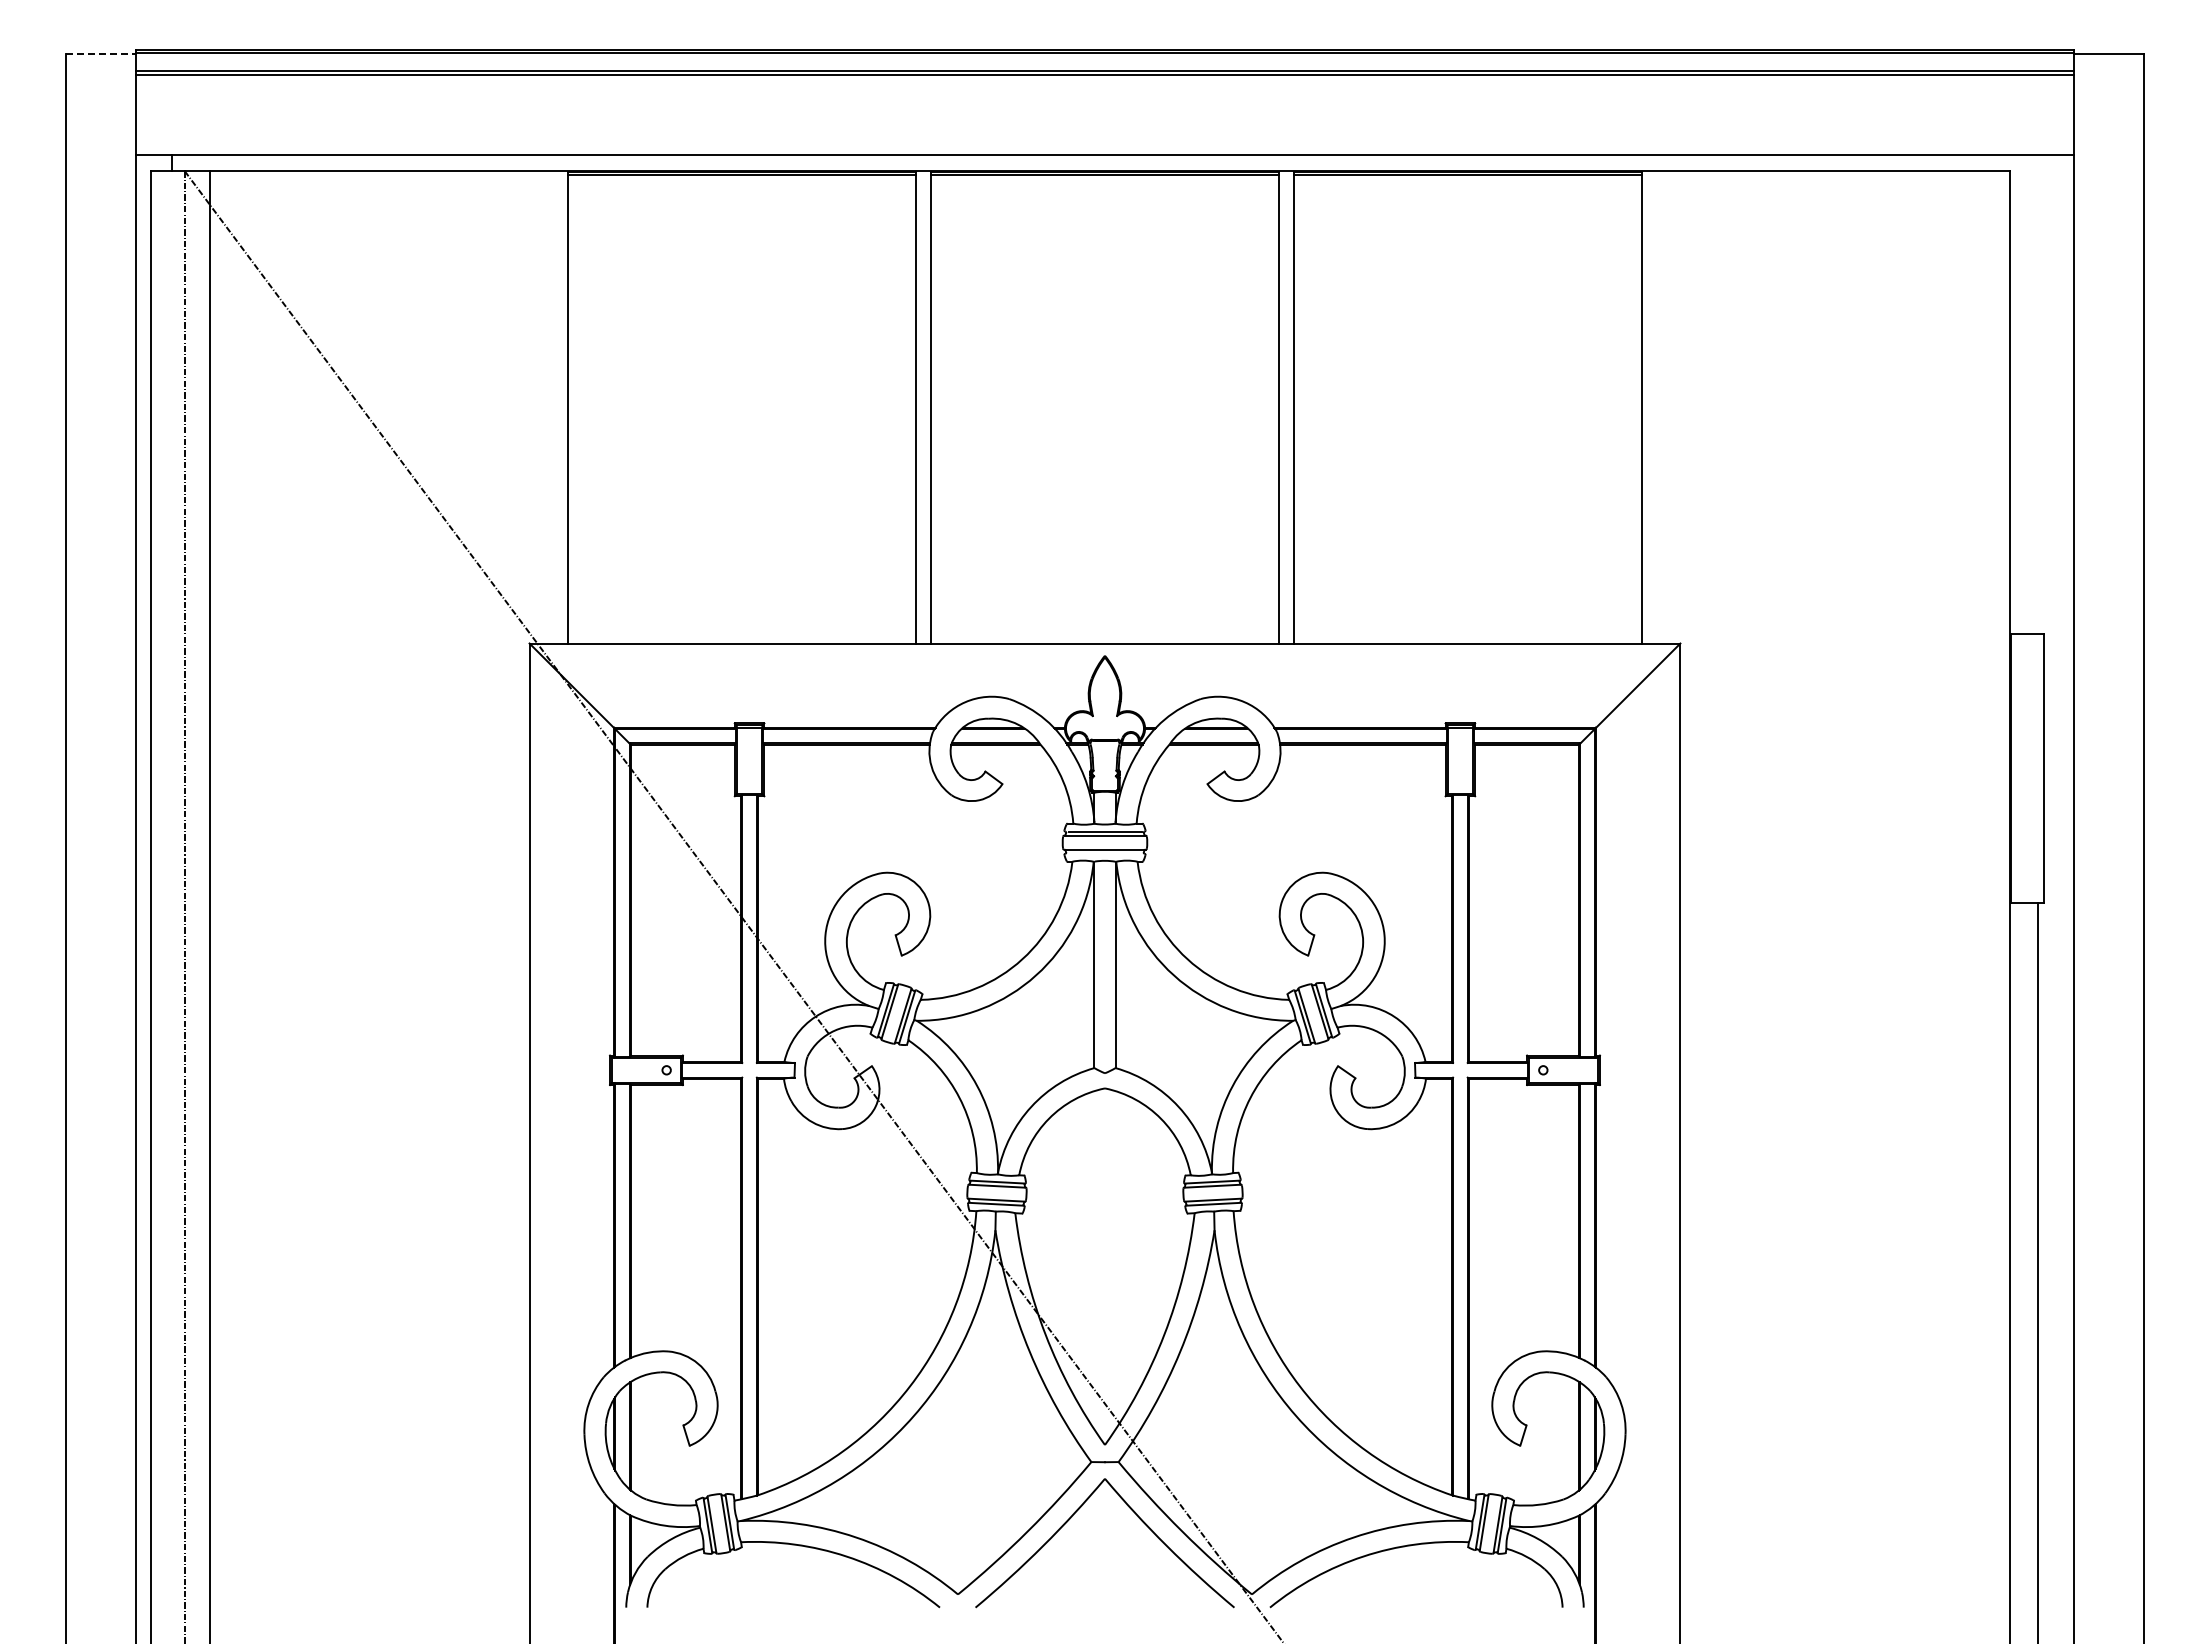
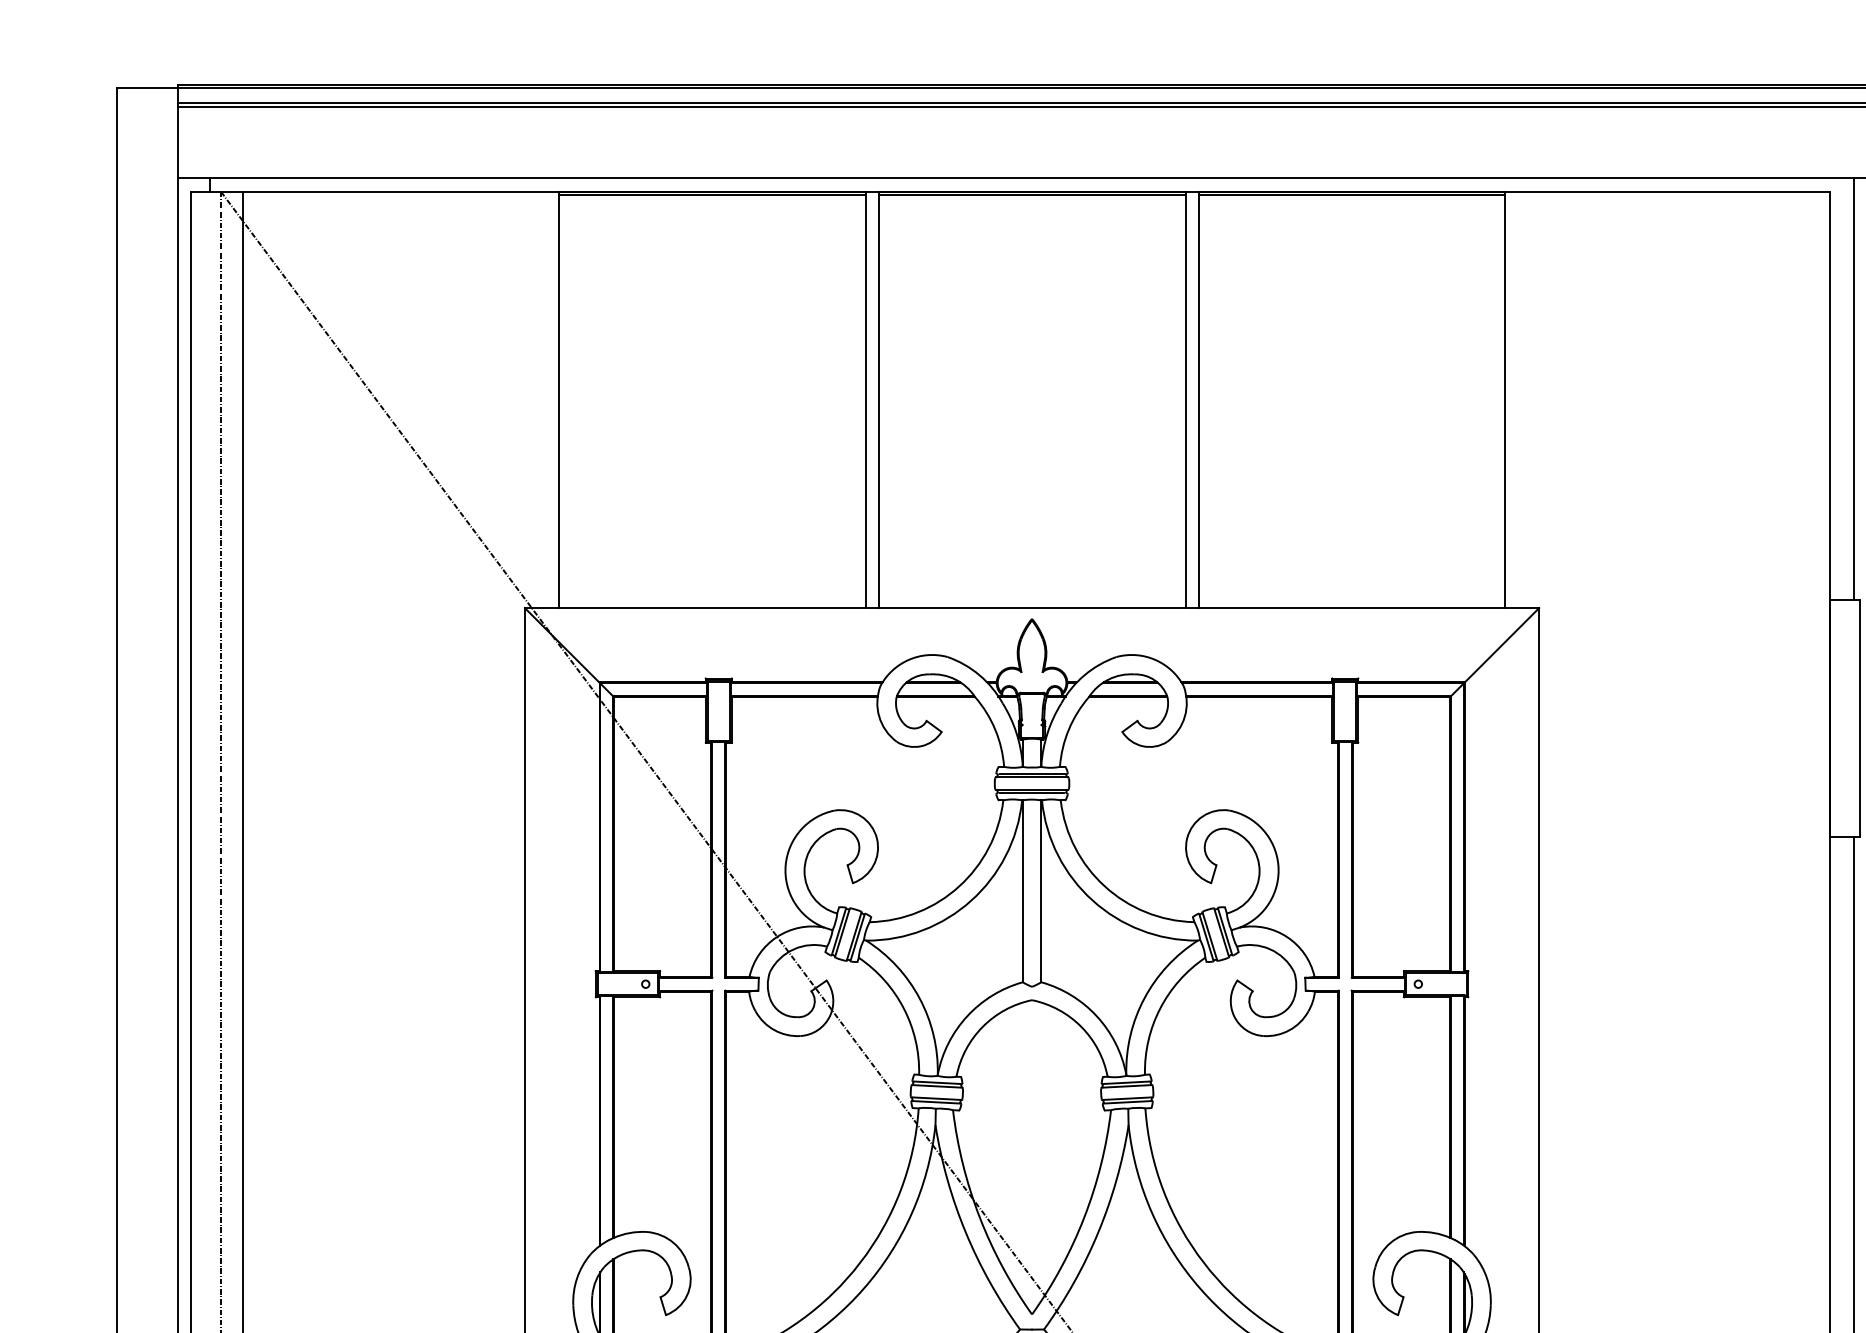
line: (101, 53) -> (147, 88), dashed -> solid
line: (2037, 394) -> (1853, 388), added
line: (1104, 853) -> (1031, 793), added

